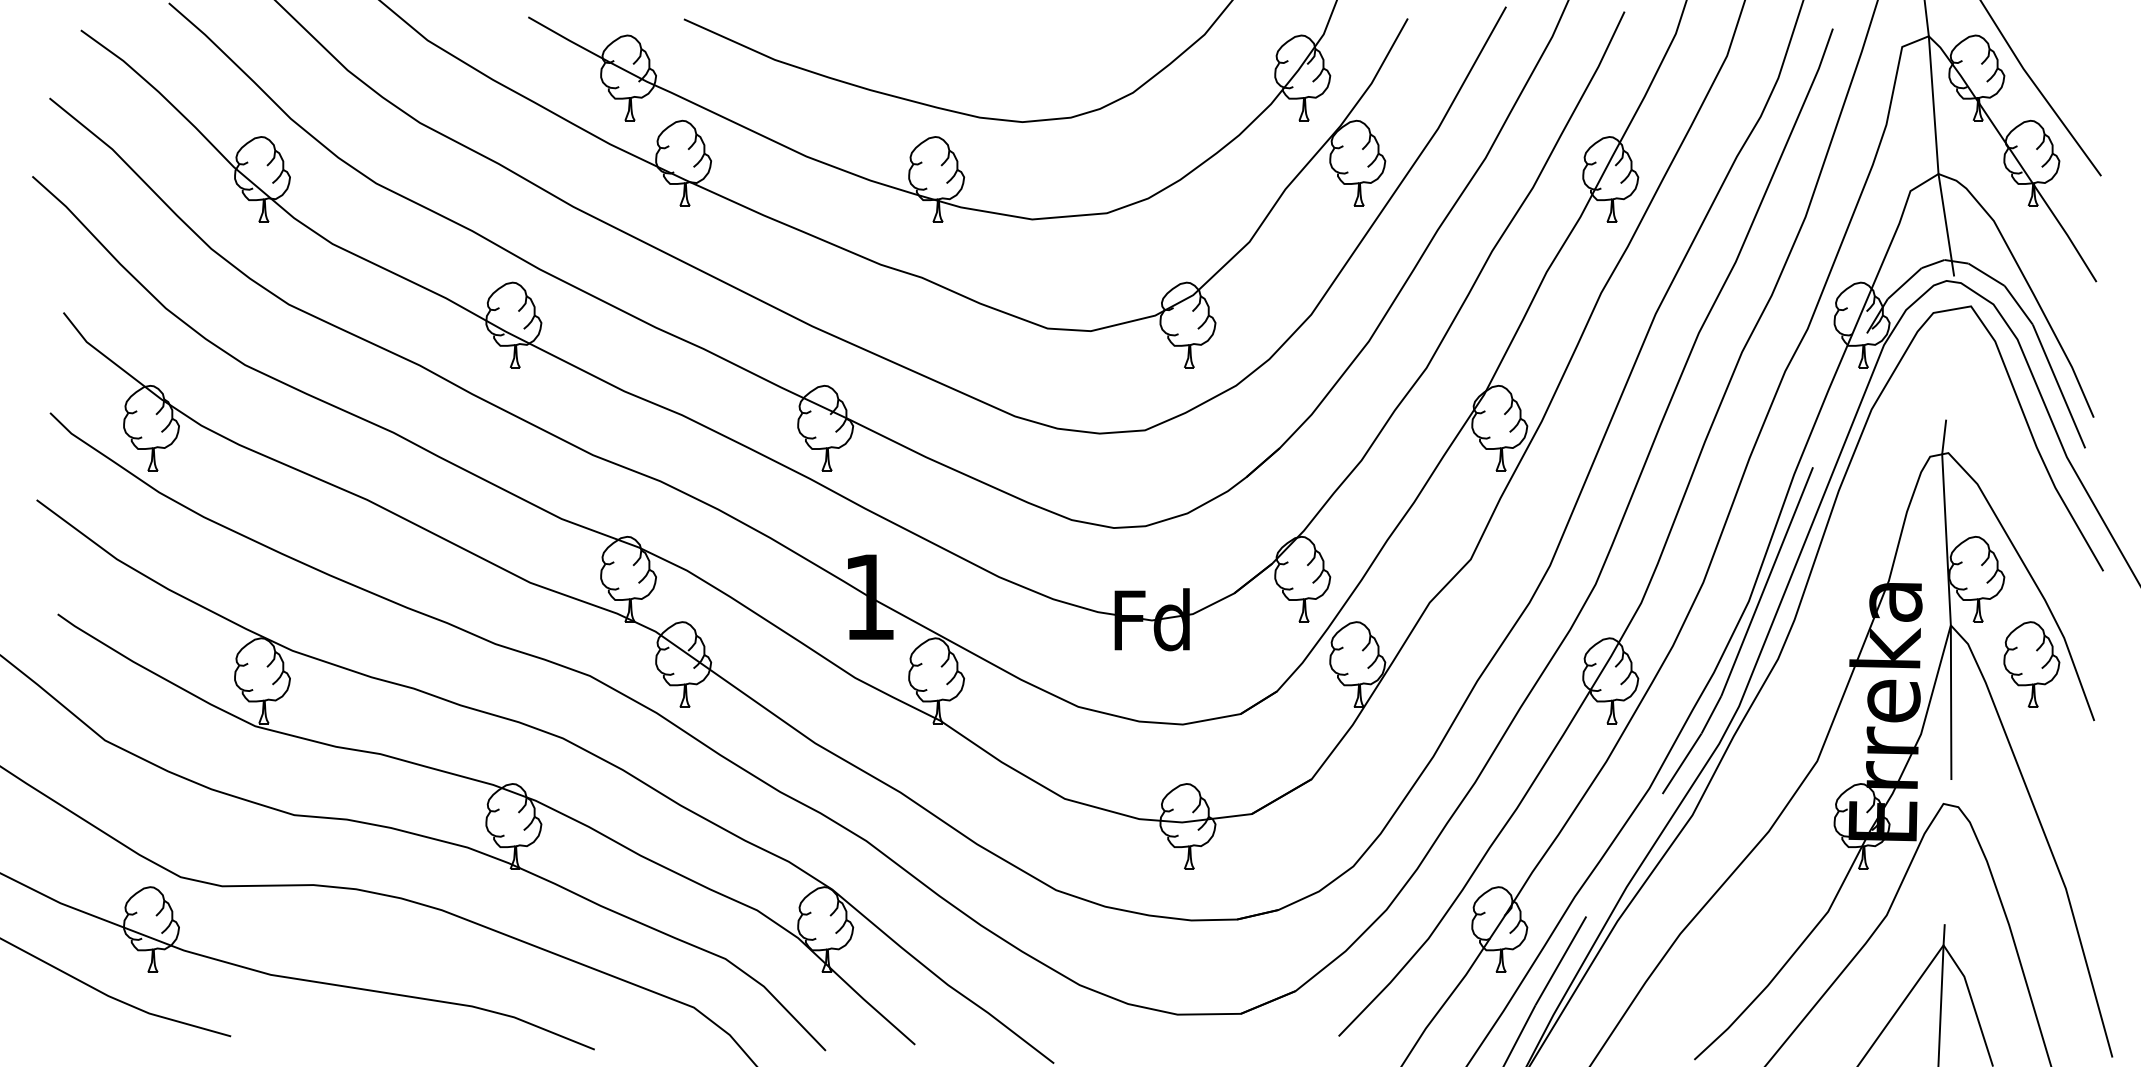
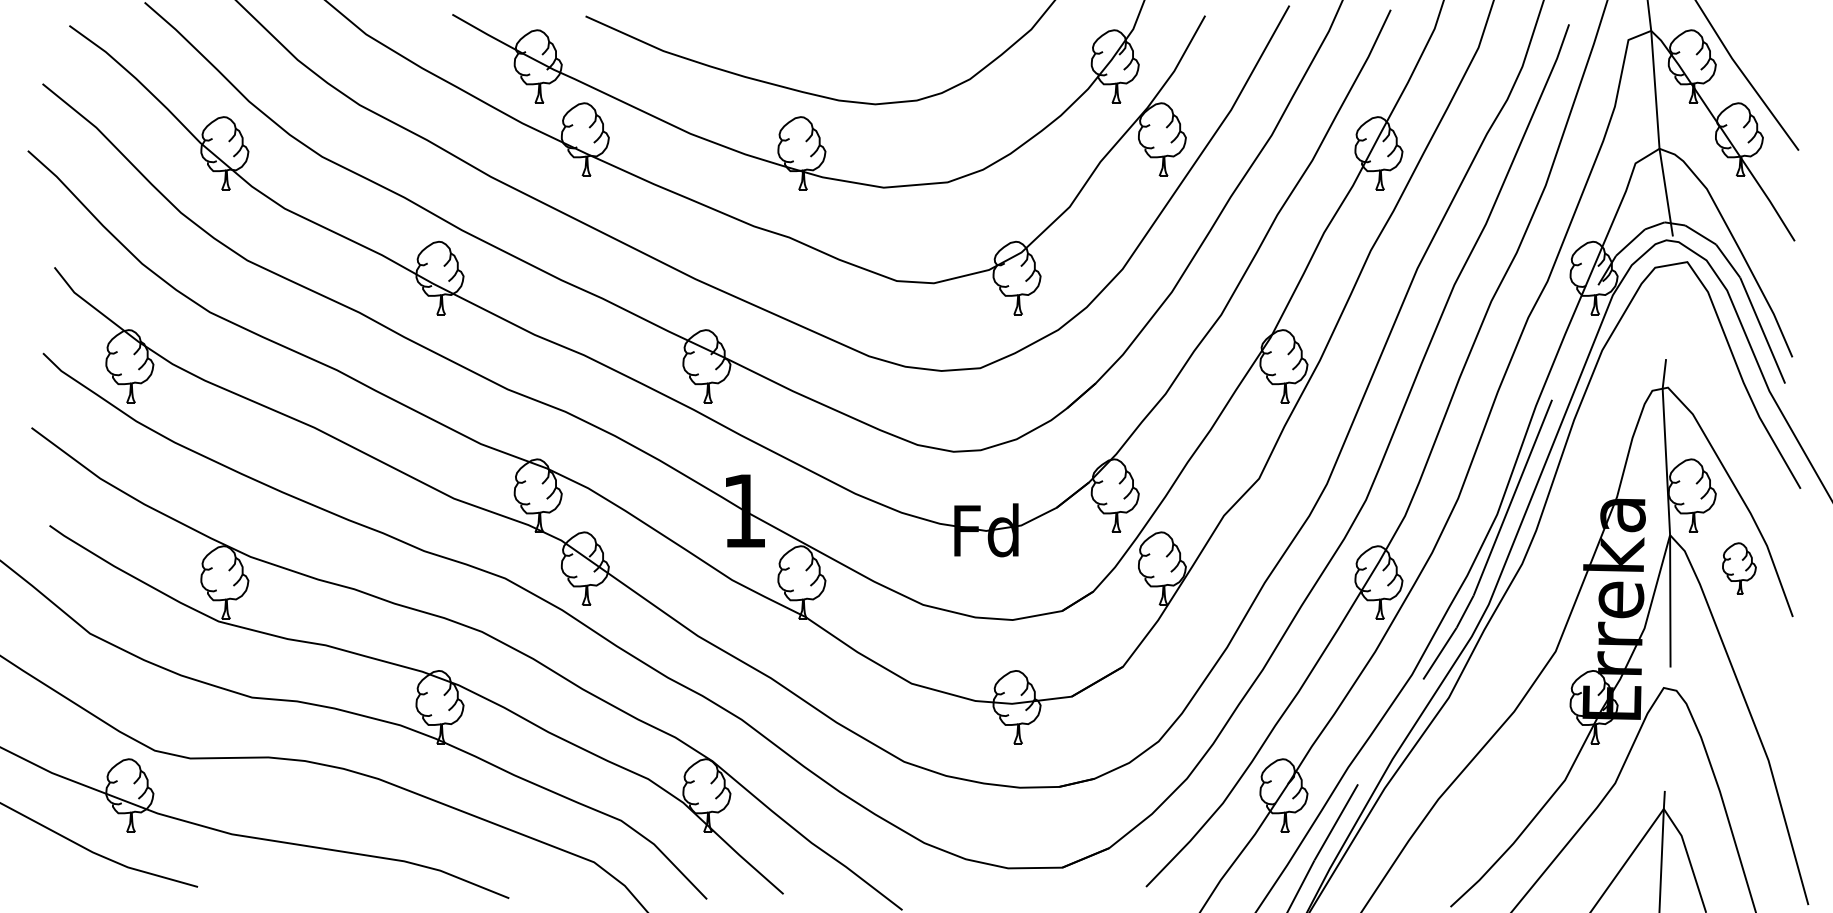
part: (2031, 664) -> (1739, 568), size x0.7

